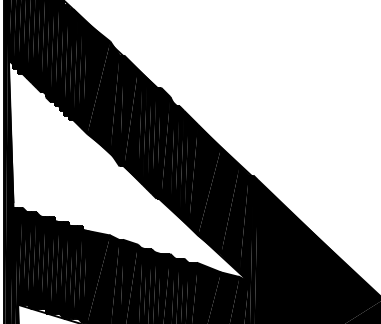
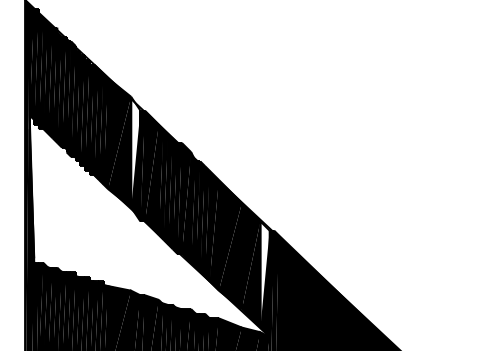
fill: (114, 96) -> (135, 151), removed
fill: (243, 219) -> (264, 274), removed

